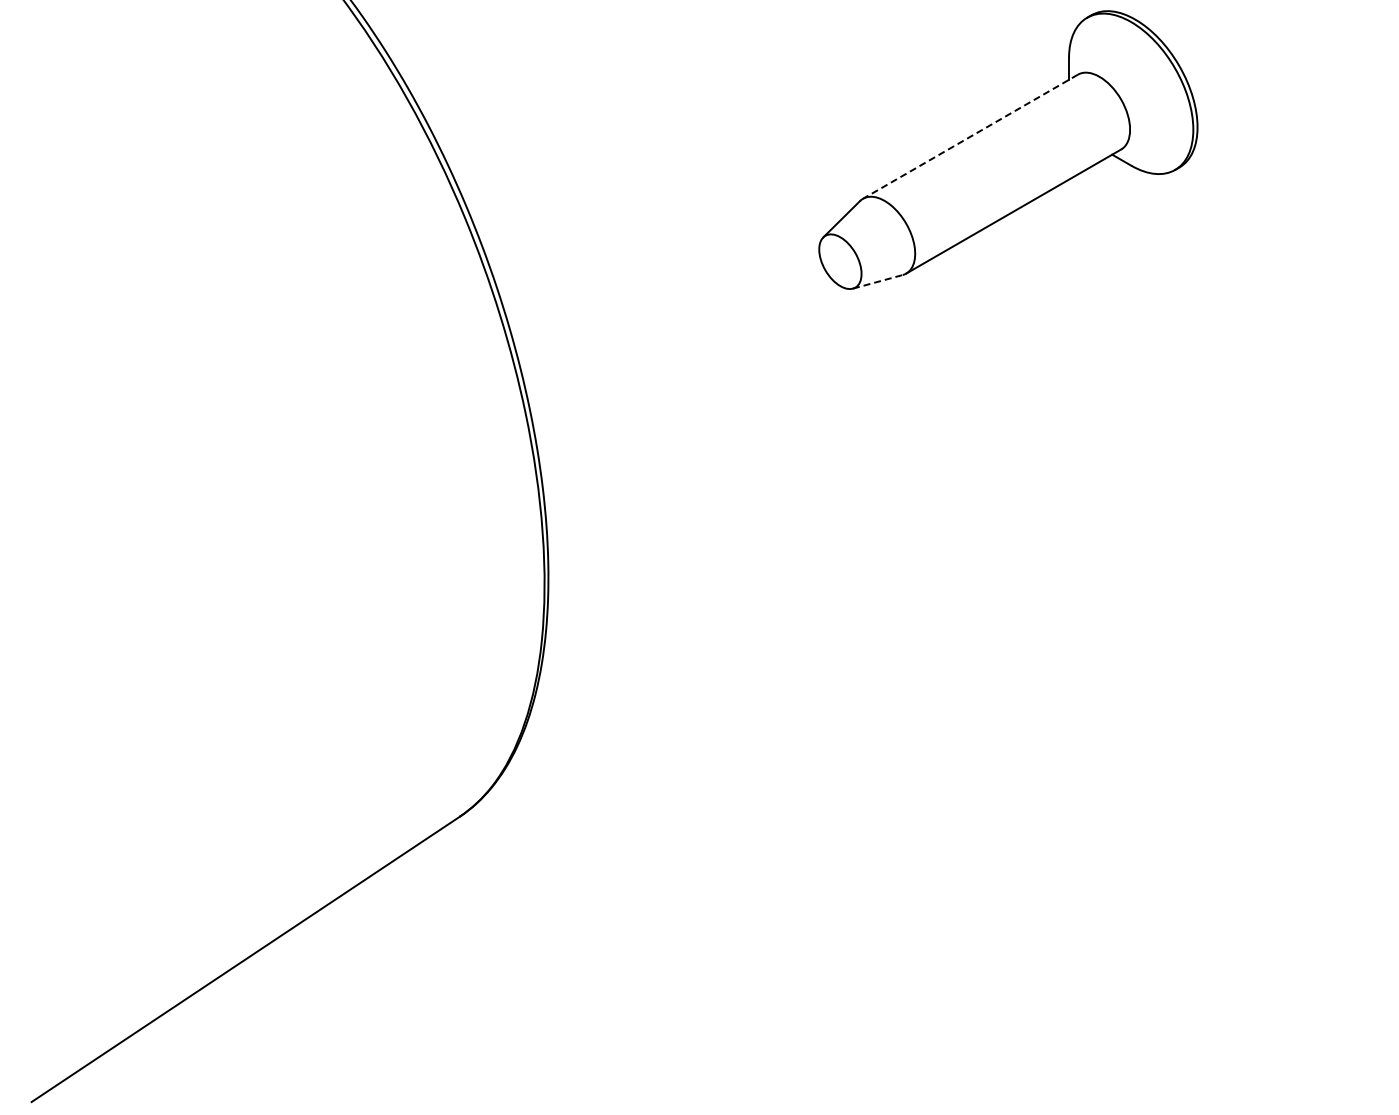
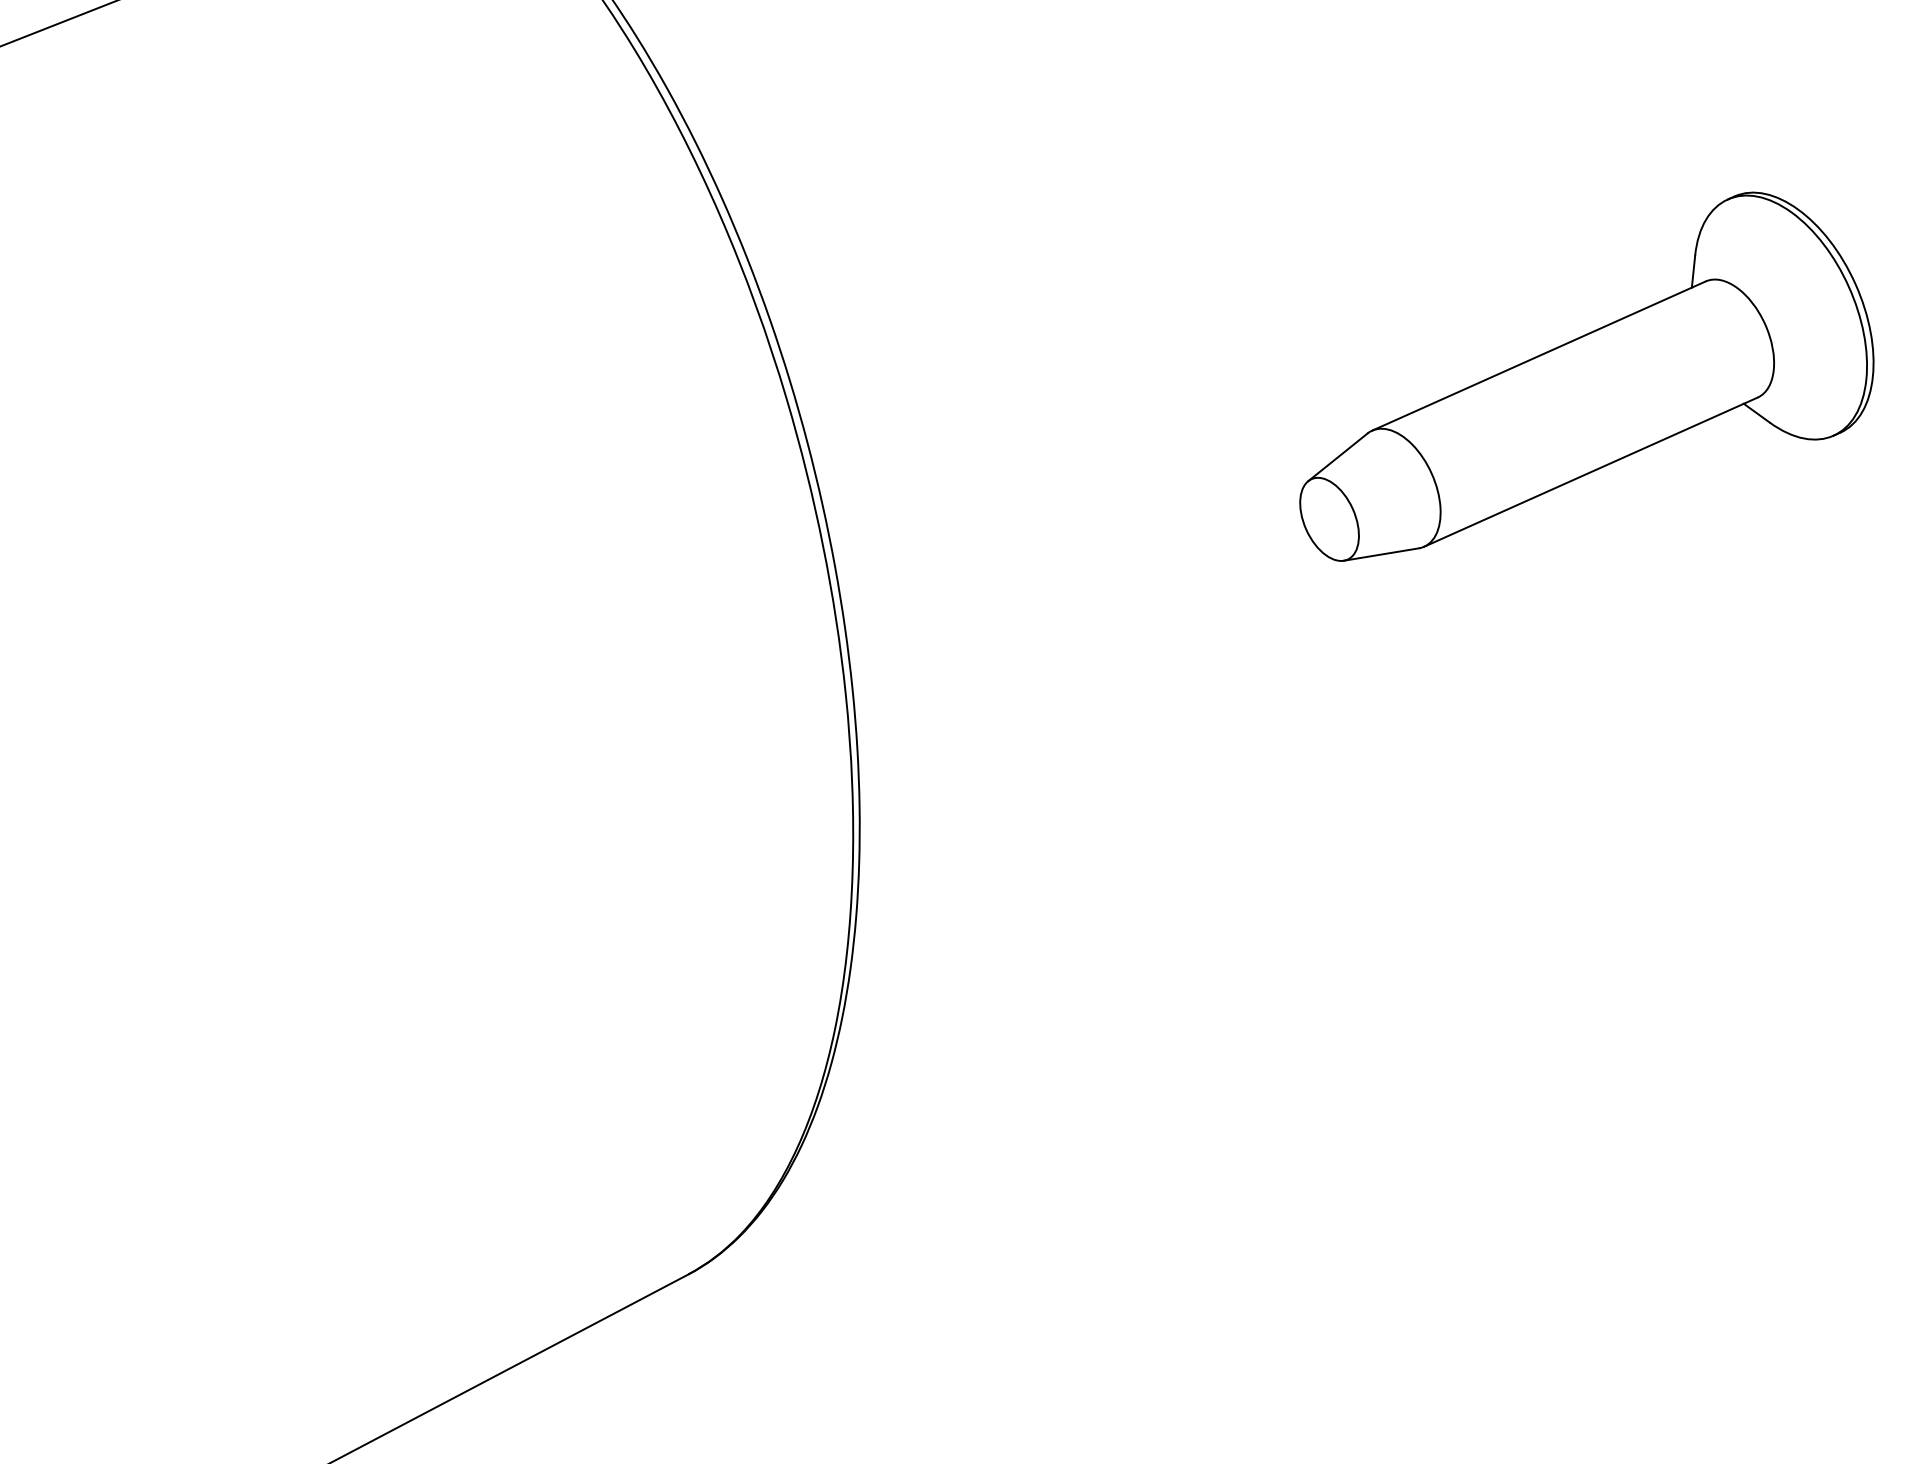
line: (970, 136) -> (1539, 355), dashed -> solid
line: (877, 281) -> (1380, 553), dashed -> solid

